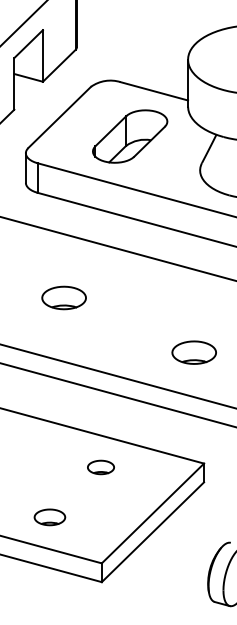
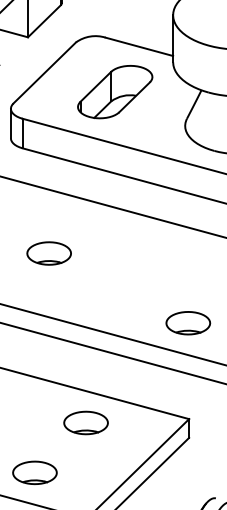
part: (193, 352) -> (187, 323), moved
part: (100, 467) -> (85, 423), size x1.67
part: (49, 517) -> (34, 473), size x1.43

